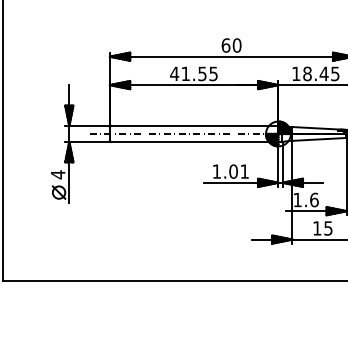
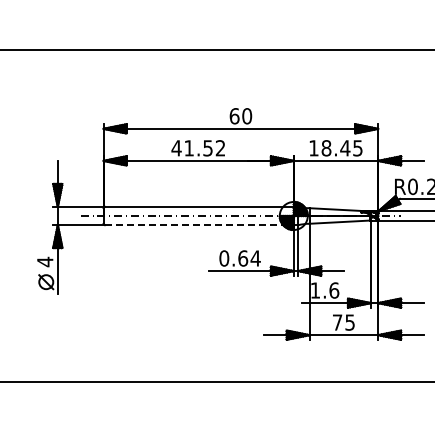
text: (213, 74) -> (220, 148), 41.55 -> 41.52
line: (194, 142) -> (199, 225), solid -> dashed
text: (230, 171) -> (239, 258), 1.01 -> 0.64
text: (317, 228) -> (337, 322), 15 -> 75

